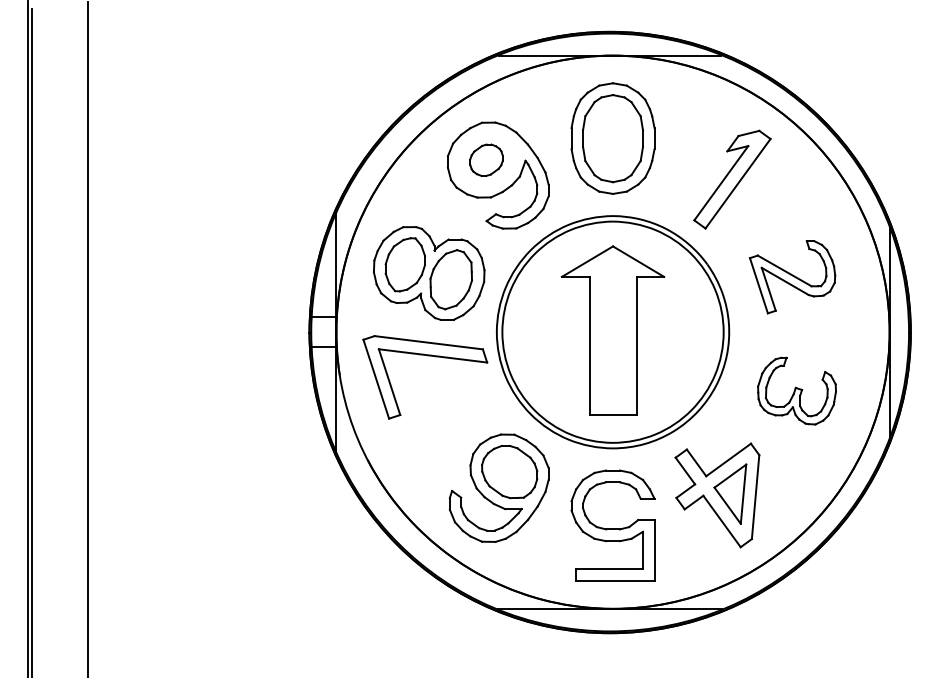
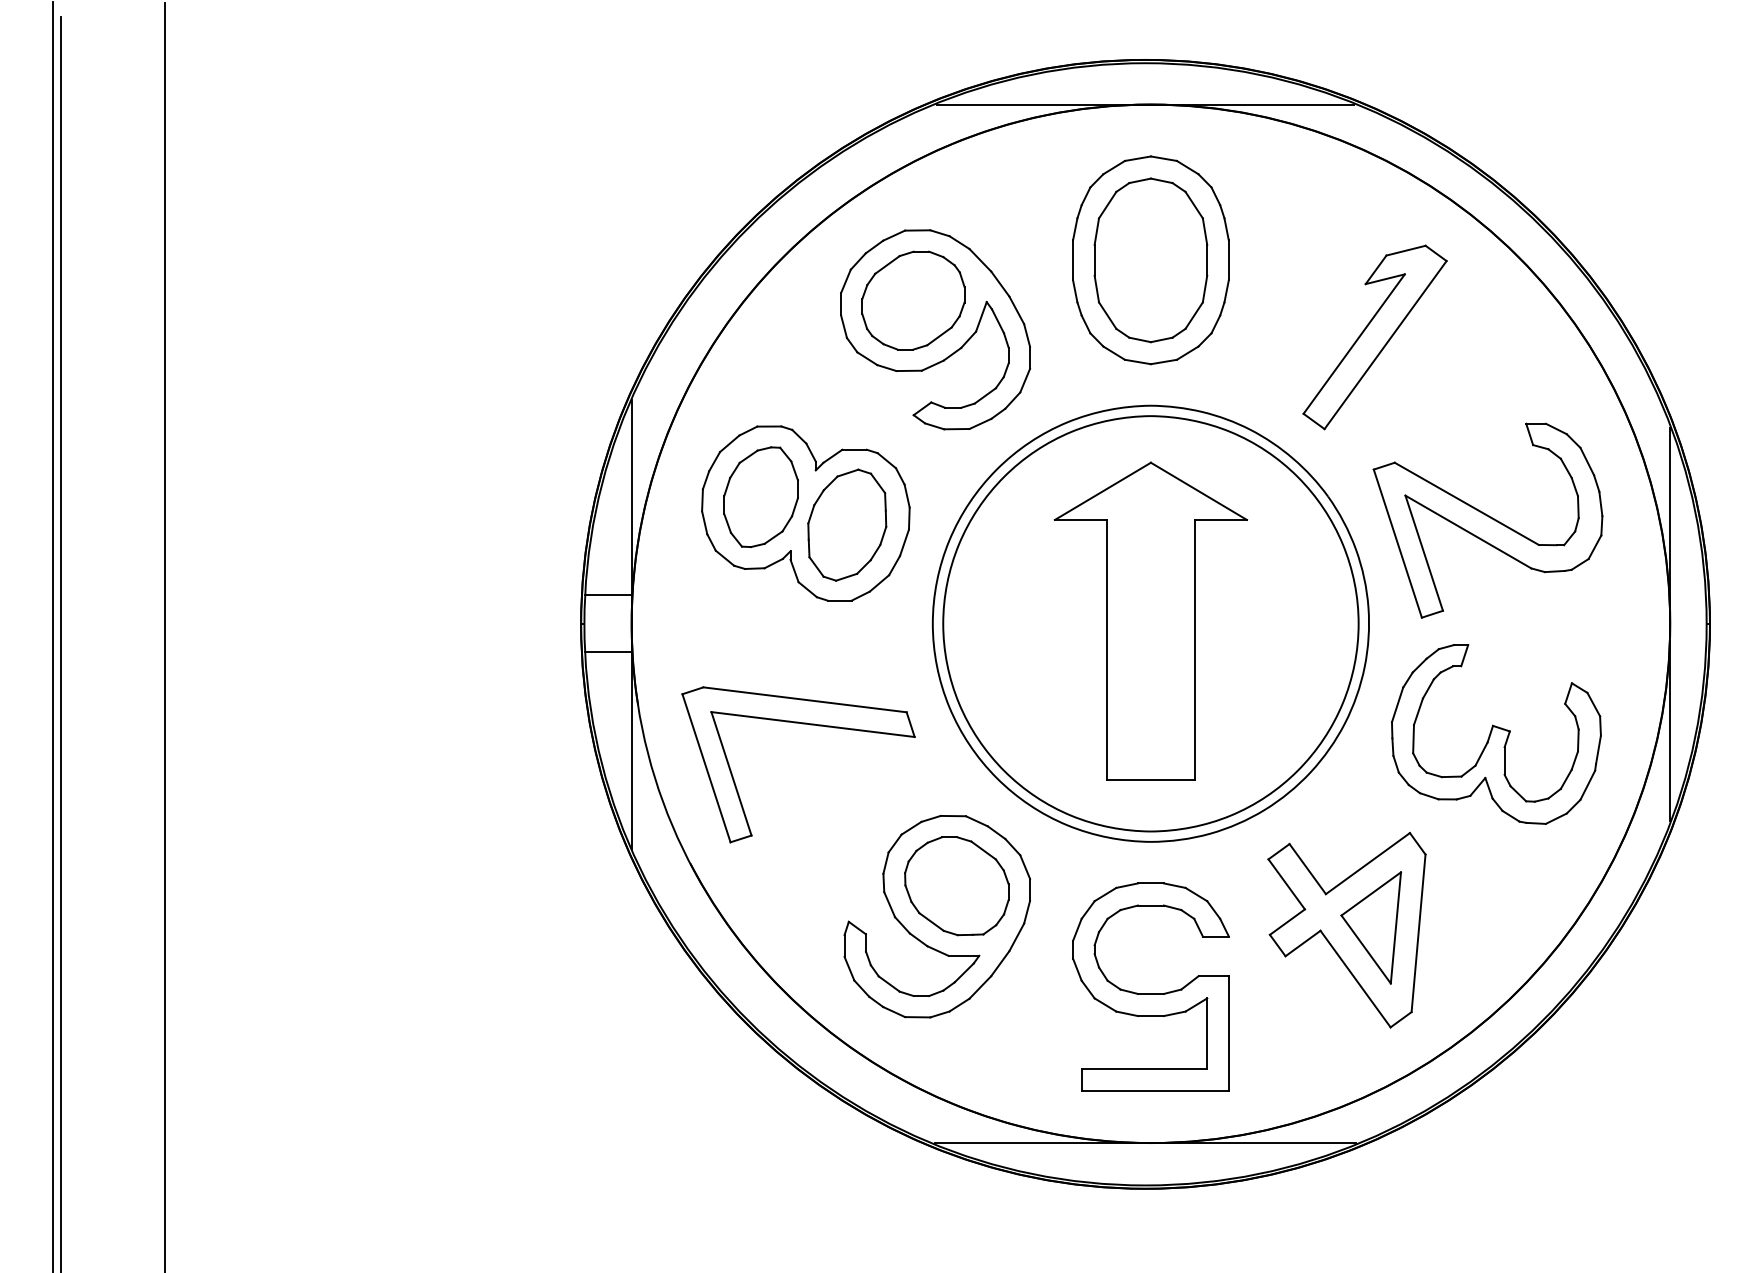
part: (486, 160) -> (913, 301), size x1.67
part: (792, 276) -> (1487, 519), size x1.43
part: (427, 356) -> (802, 725), moved
part: (796, 390) -> (1495, 733), size x1.43

